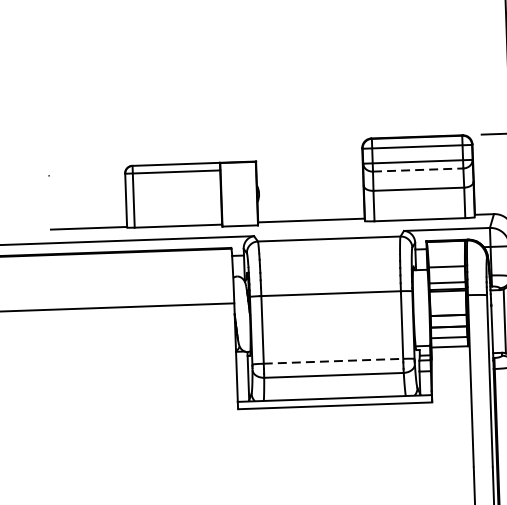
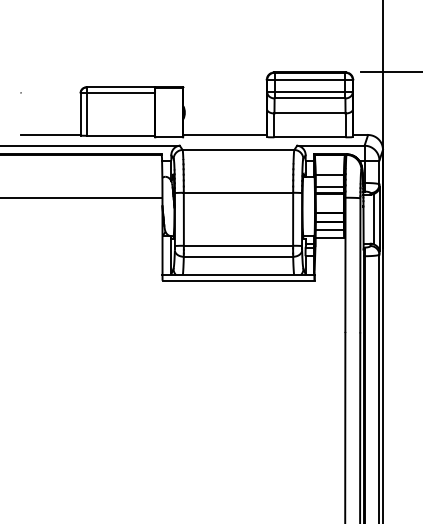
line: (418, 170) -> (310, 98), dashed -> solid
line: (333, 360) -> (238, 245), dashed -> solid

